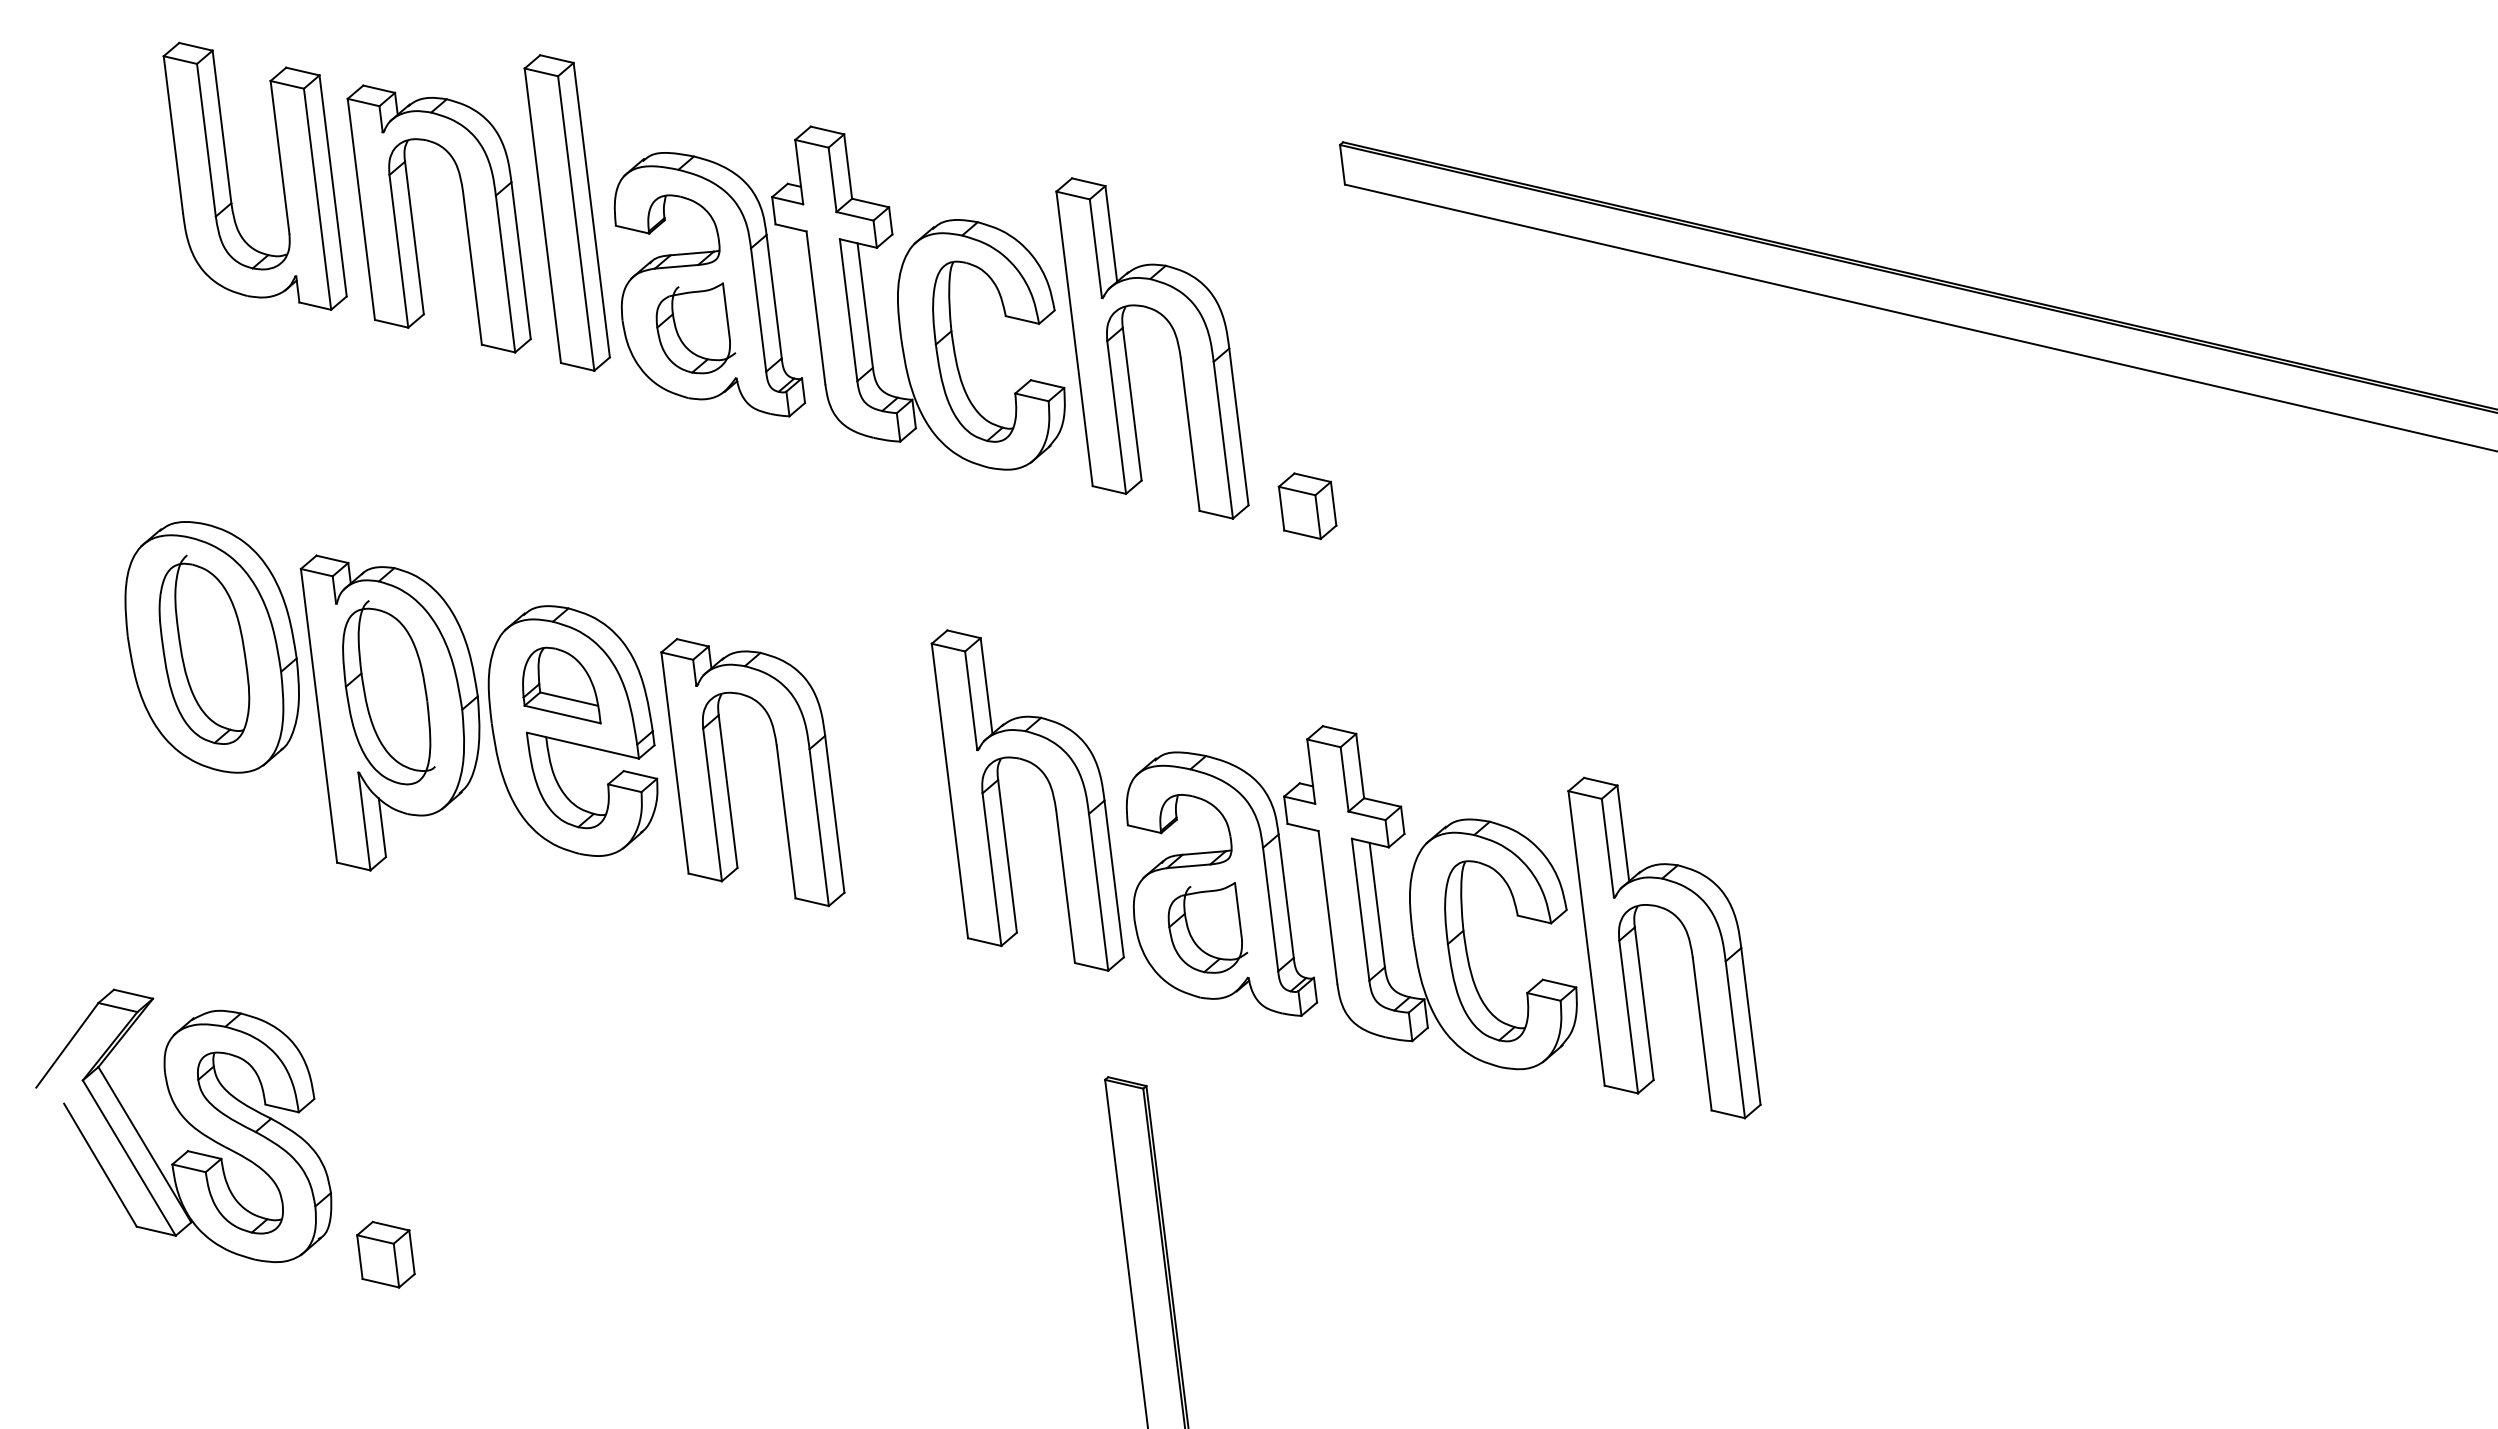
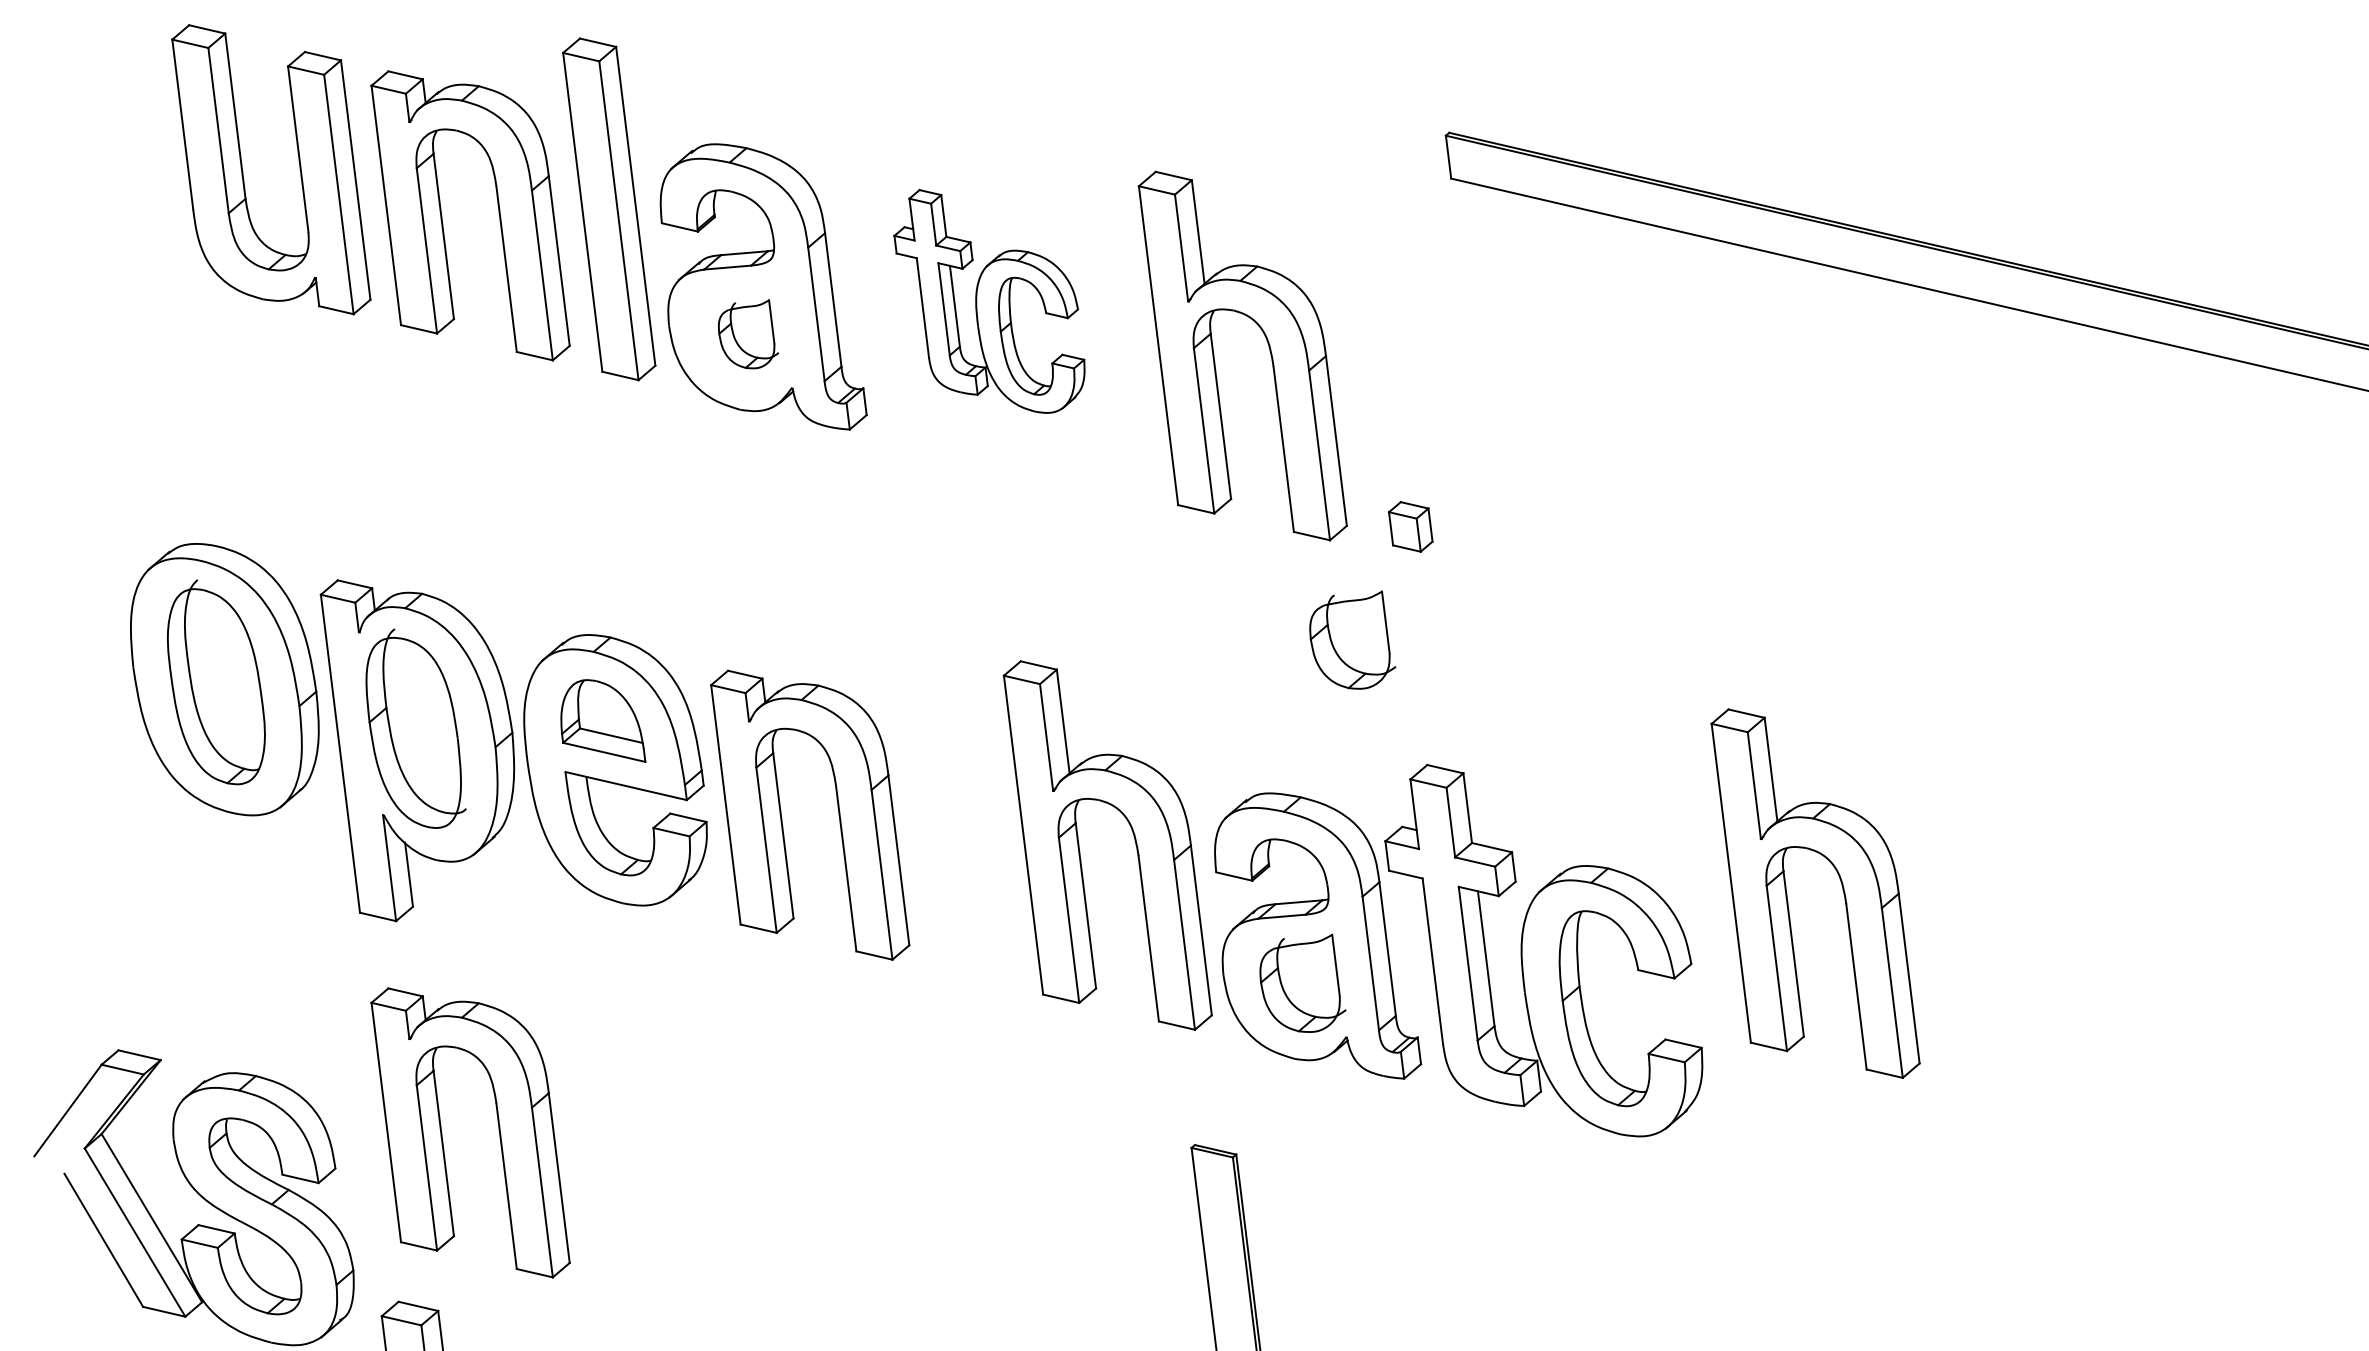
part: (918, 297) -> (989, 300), size x0.6
part: (695, 328) -> (748, 334), size x0.7
part: (1307, 506) -> (1410, 527), size x0.7
part: (1253, 610) -> (1352, 639), added
part: (1688, 941) -> (1841, 886), moved
part: (413, 1066) -> (442, 1133), added

